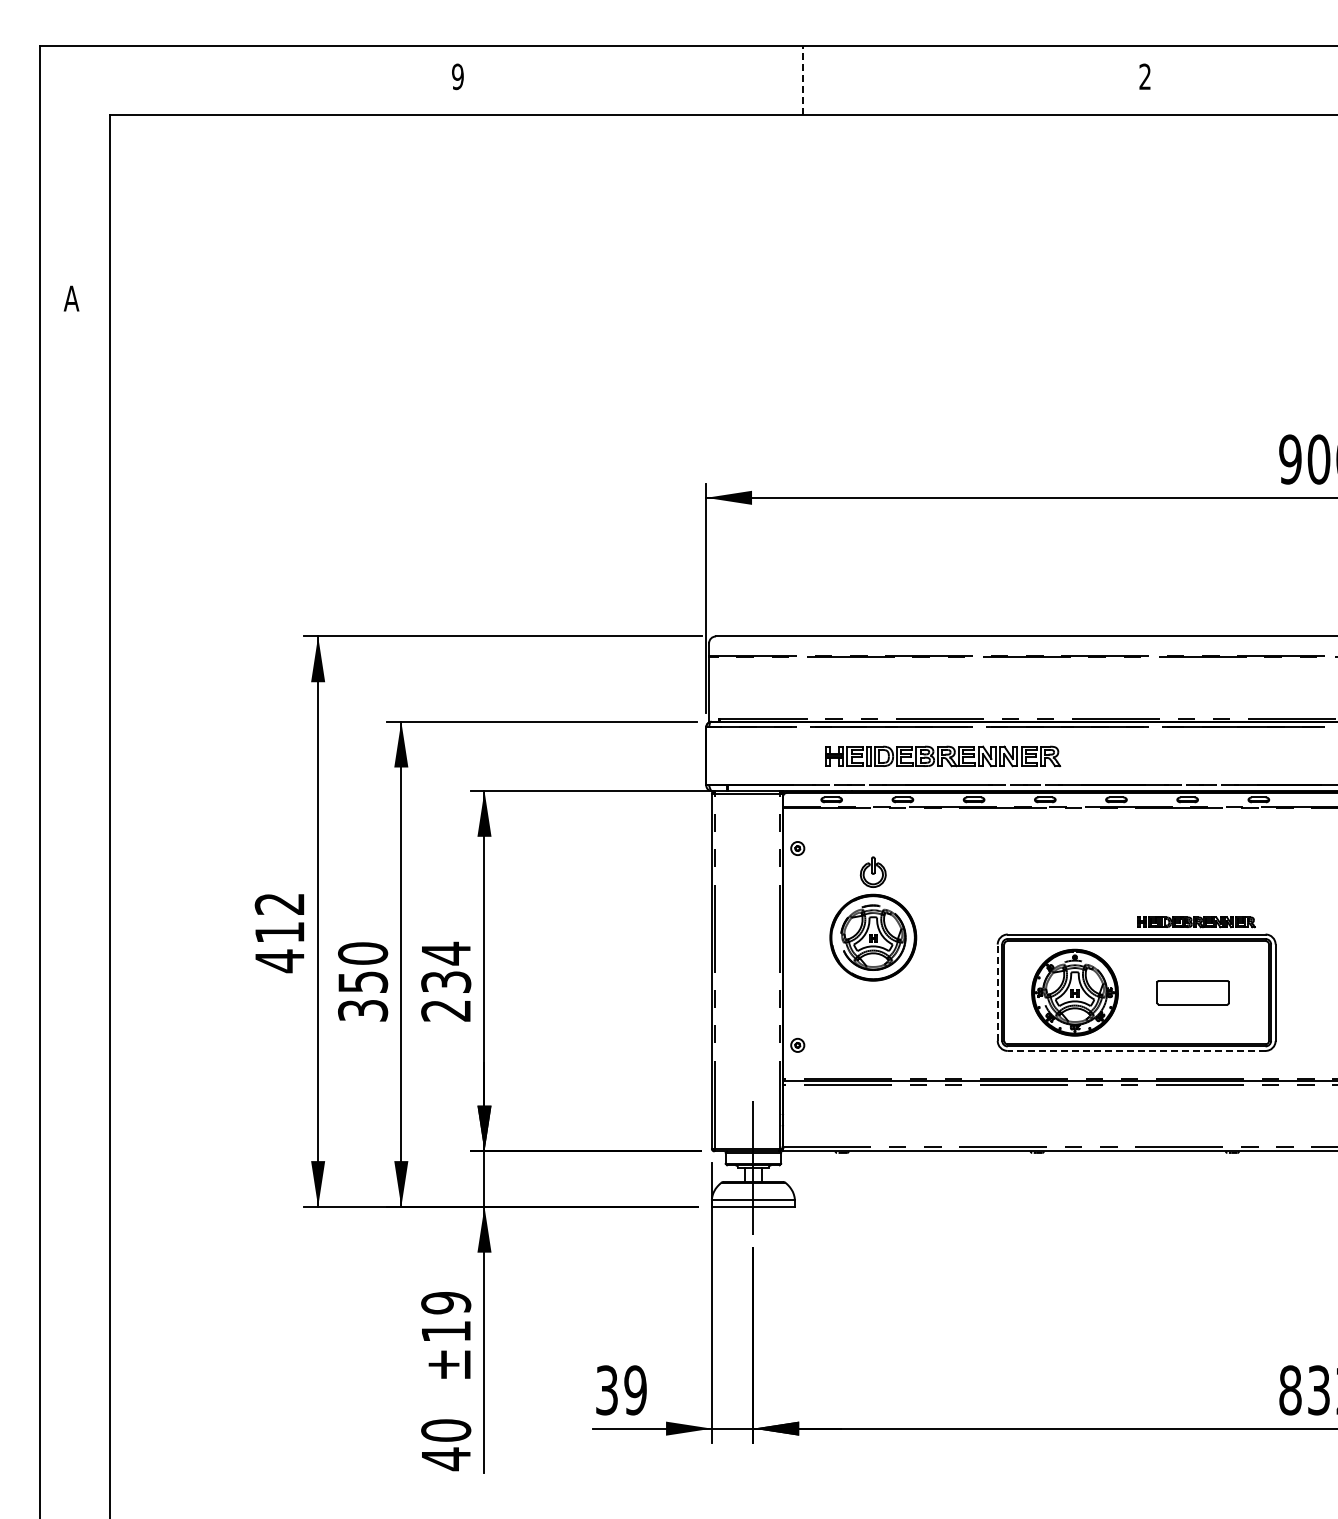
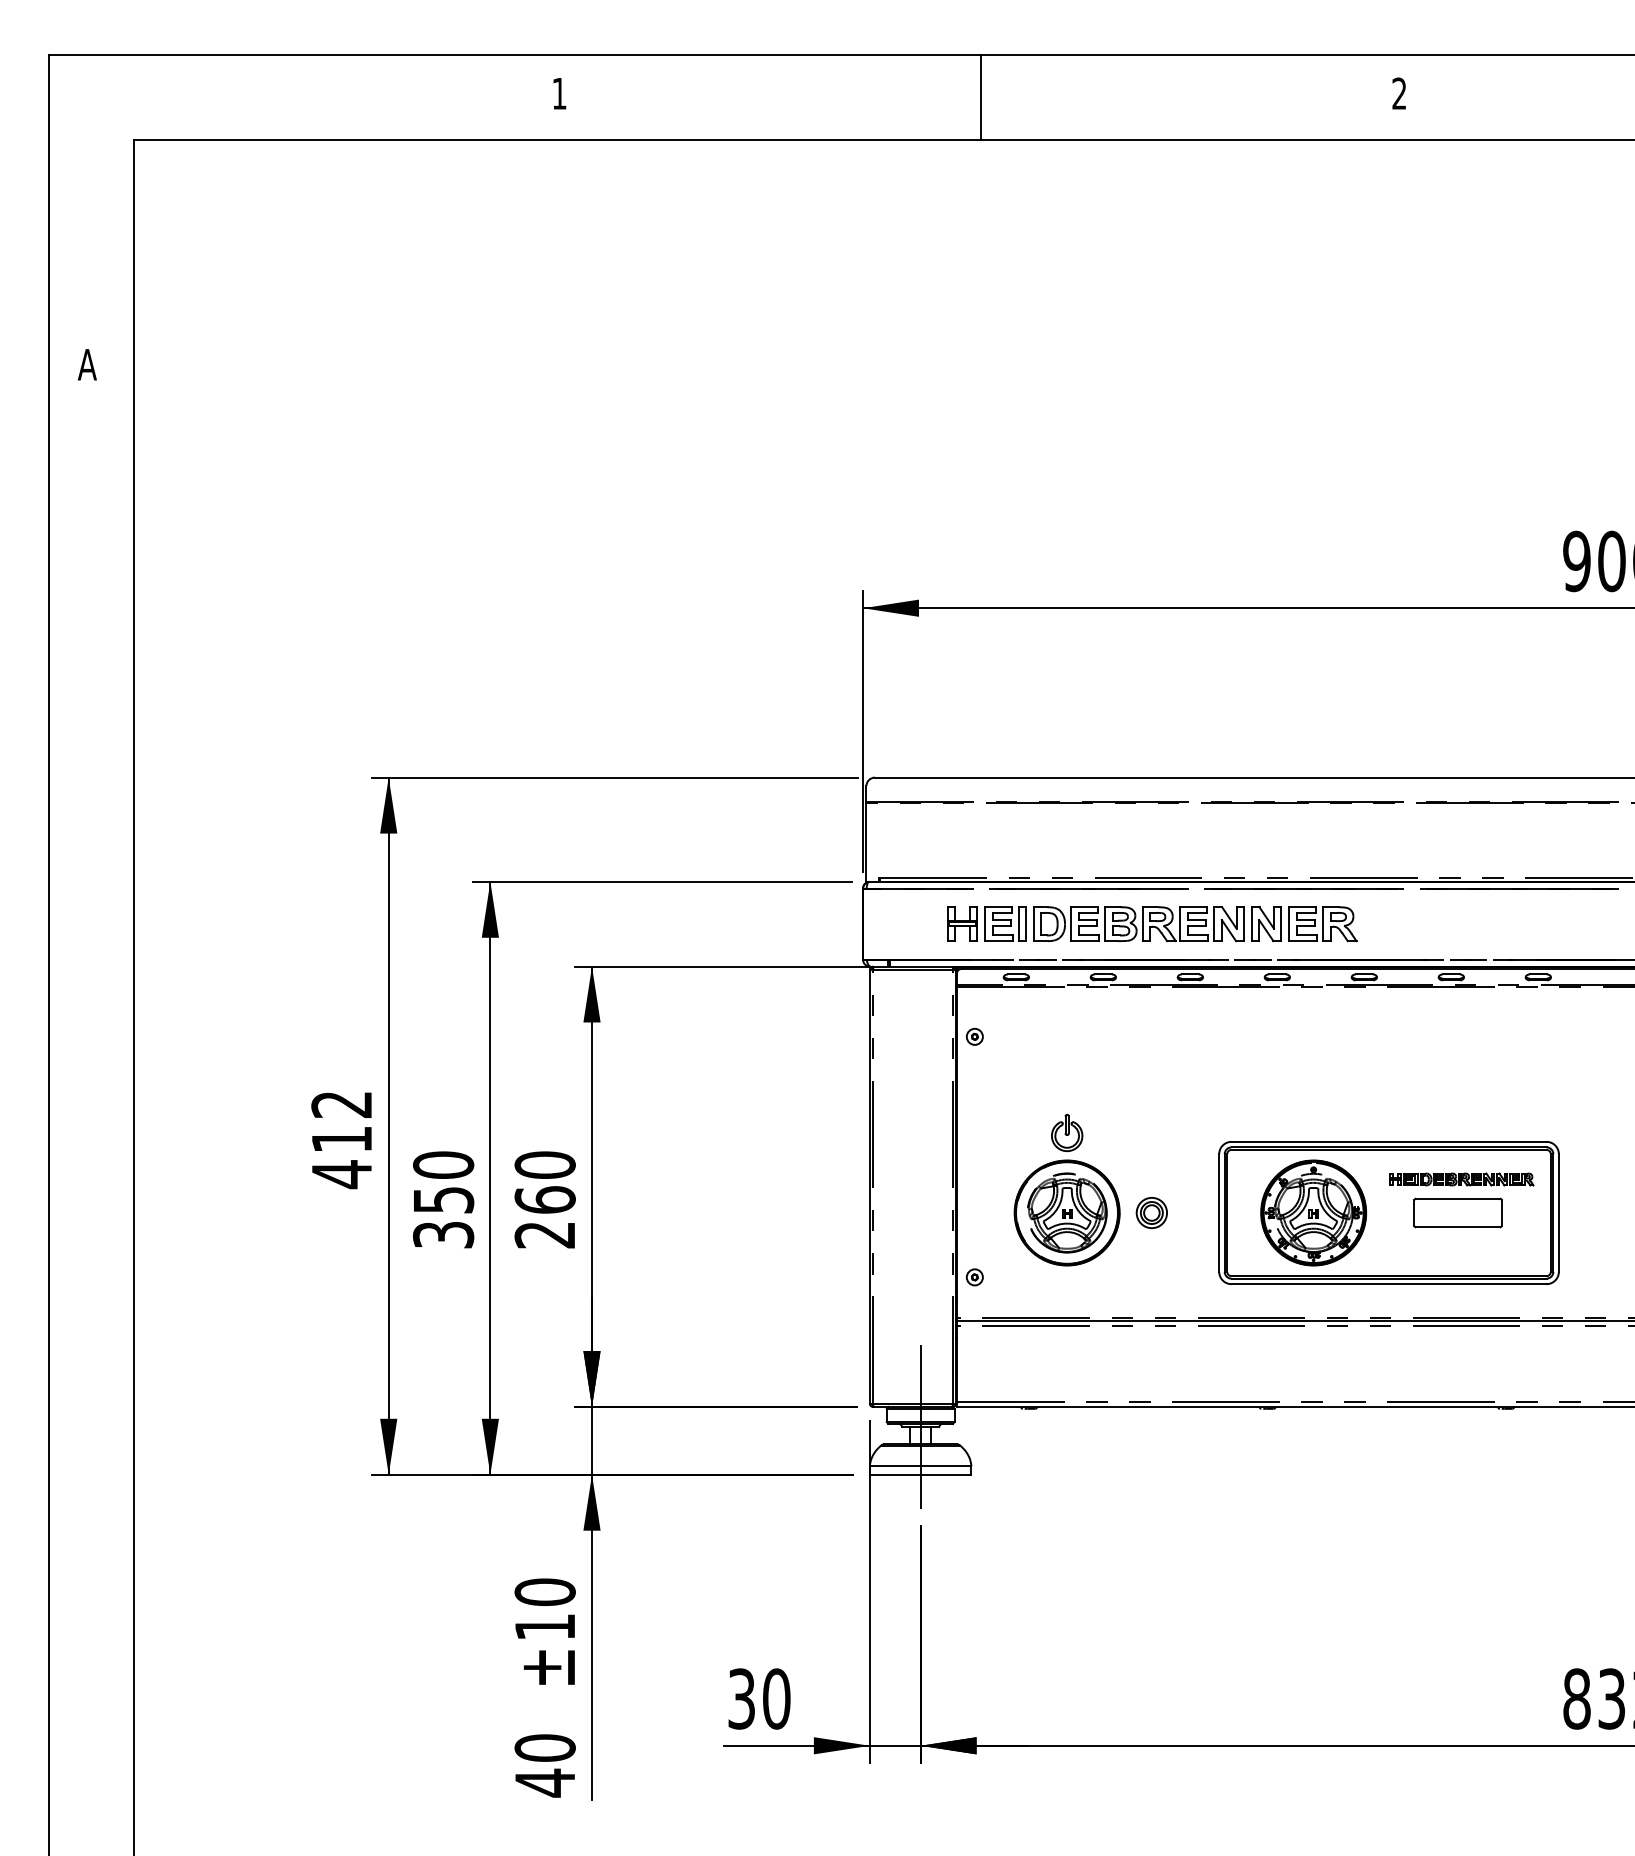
text: (457, 76) -> (559, 93), 9 -> 1
line: (802, 80) -> (980, 98), dashed -> solid
part: (943, 756) -> (1152, 924), size x1.43
part: (873, 918) -> (1067, 1189), moved
part: (1196, 922) -> (1462, 1179), moved
text: (446, 967) -> (545, 1182), 234 -> 260
part: (942, 992) -> (1151, 1212), added
line: (997, 992) -> (1218, 1212), dashed -> solid
line: (1136, 1050) -> (1388, 1283), dashed -> solid
text: (446, 1302) -> (545, 1591), ±19 -> ±10
text: (635, 1390) -> (776, 1699), 39 -> 30

